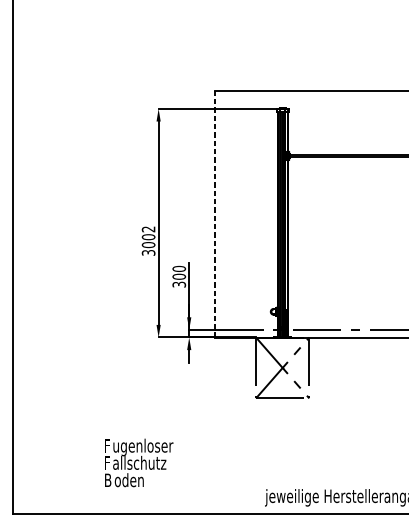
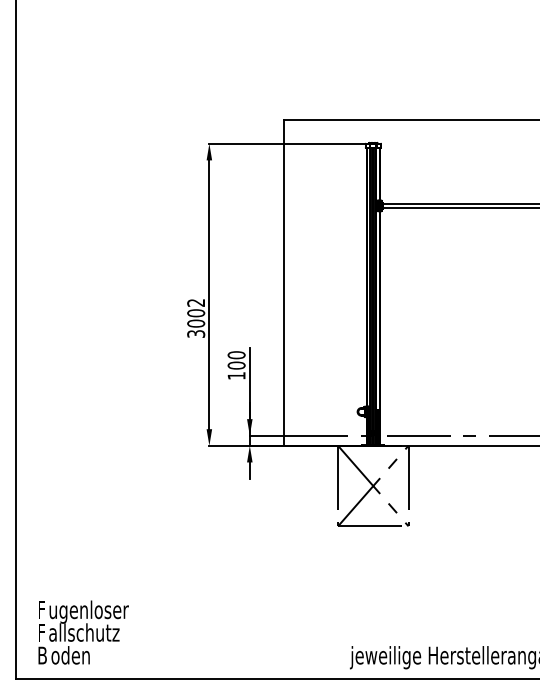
line: (215, 214) -> (284, 283), dashed -> solid
text: (179, 284) -> (236, 375), 300 -> 100
text: (139, 462) -> (83, 632), moved

